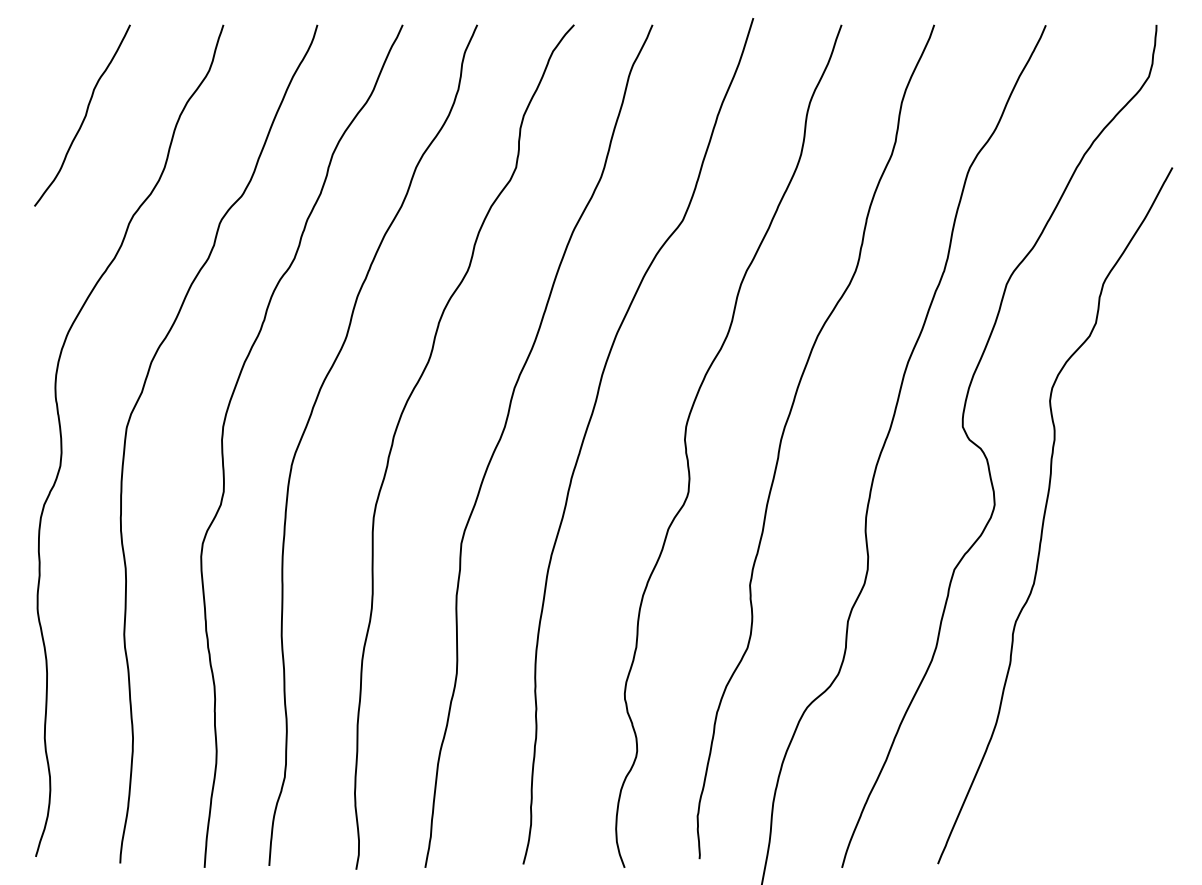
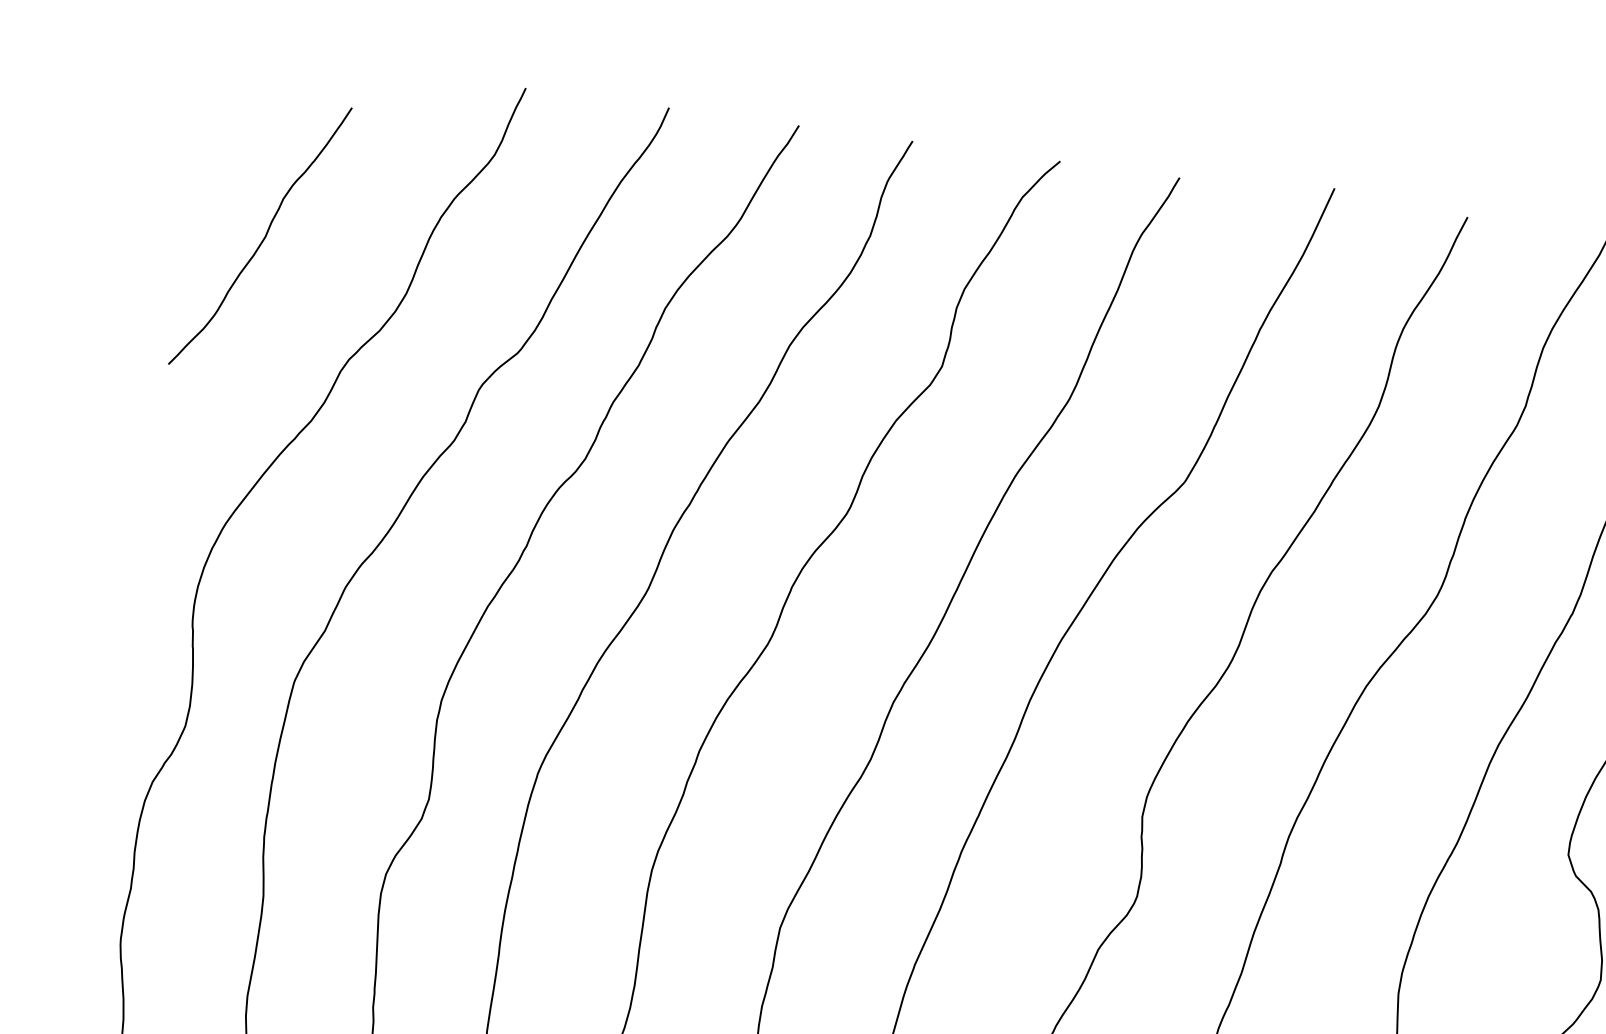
curve: (84, 115) -> (263, 236), moved

